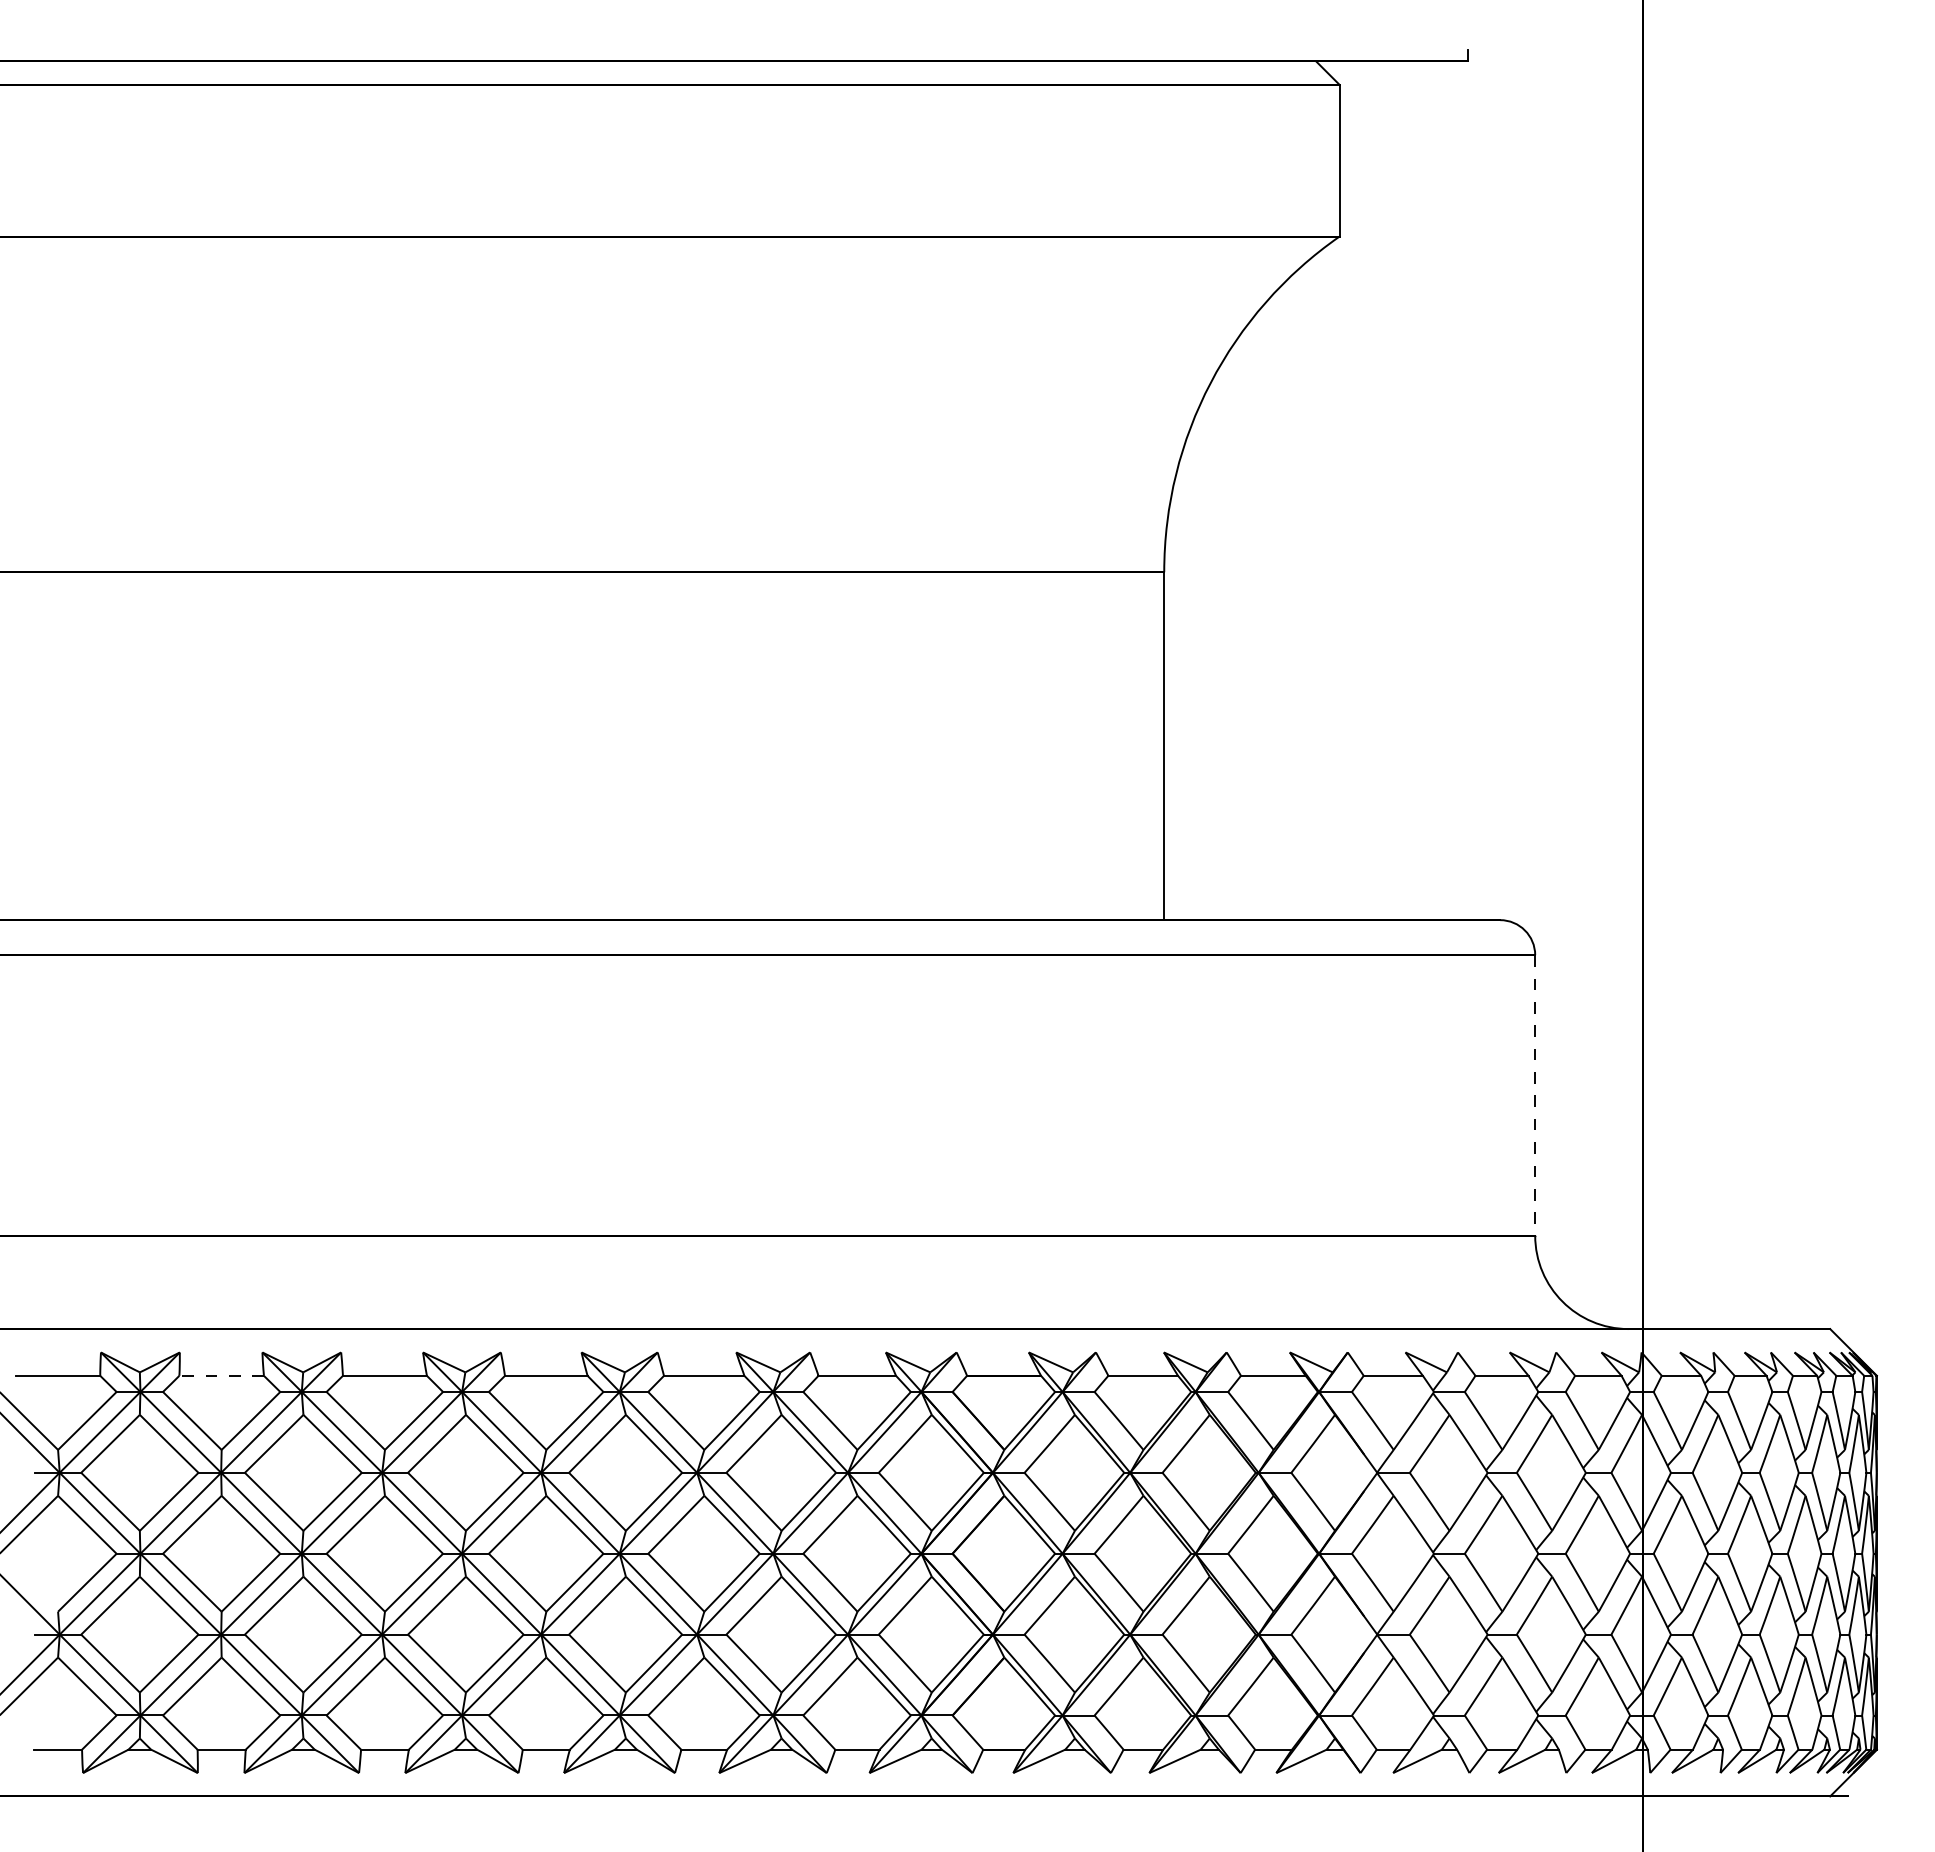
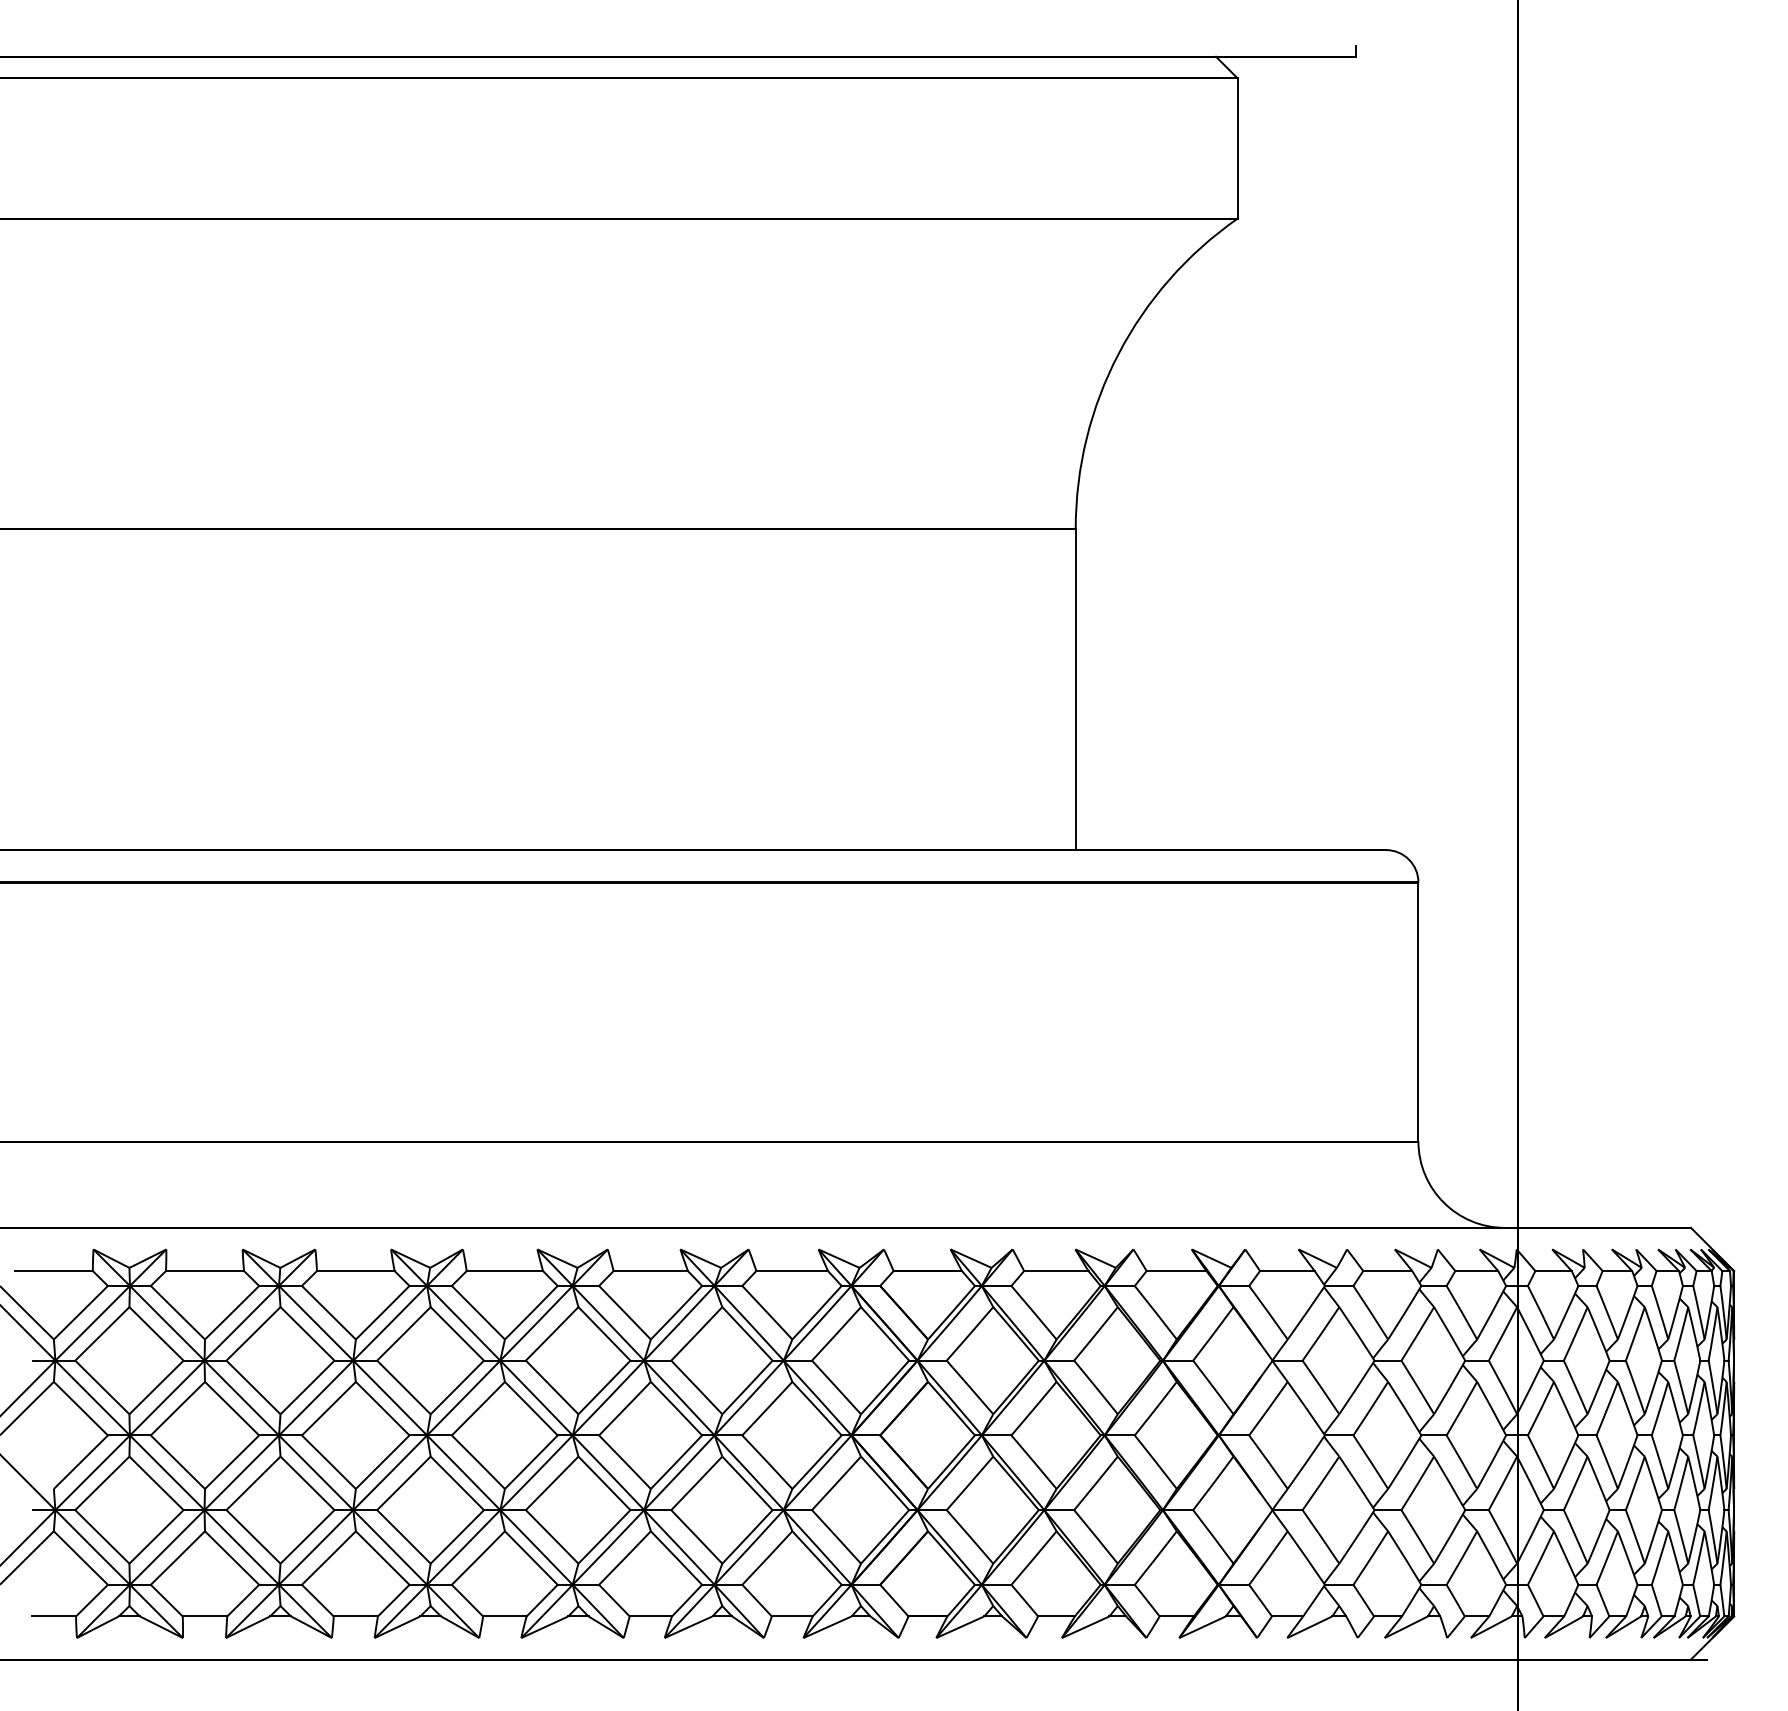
line: (1535, 1095) -> (1418, 1012), dashed -> solid
line: (221, 1375) -> (204, 1270), dashed -> solid

